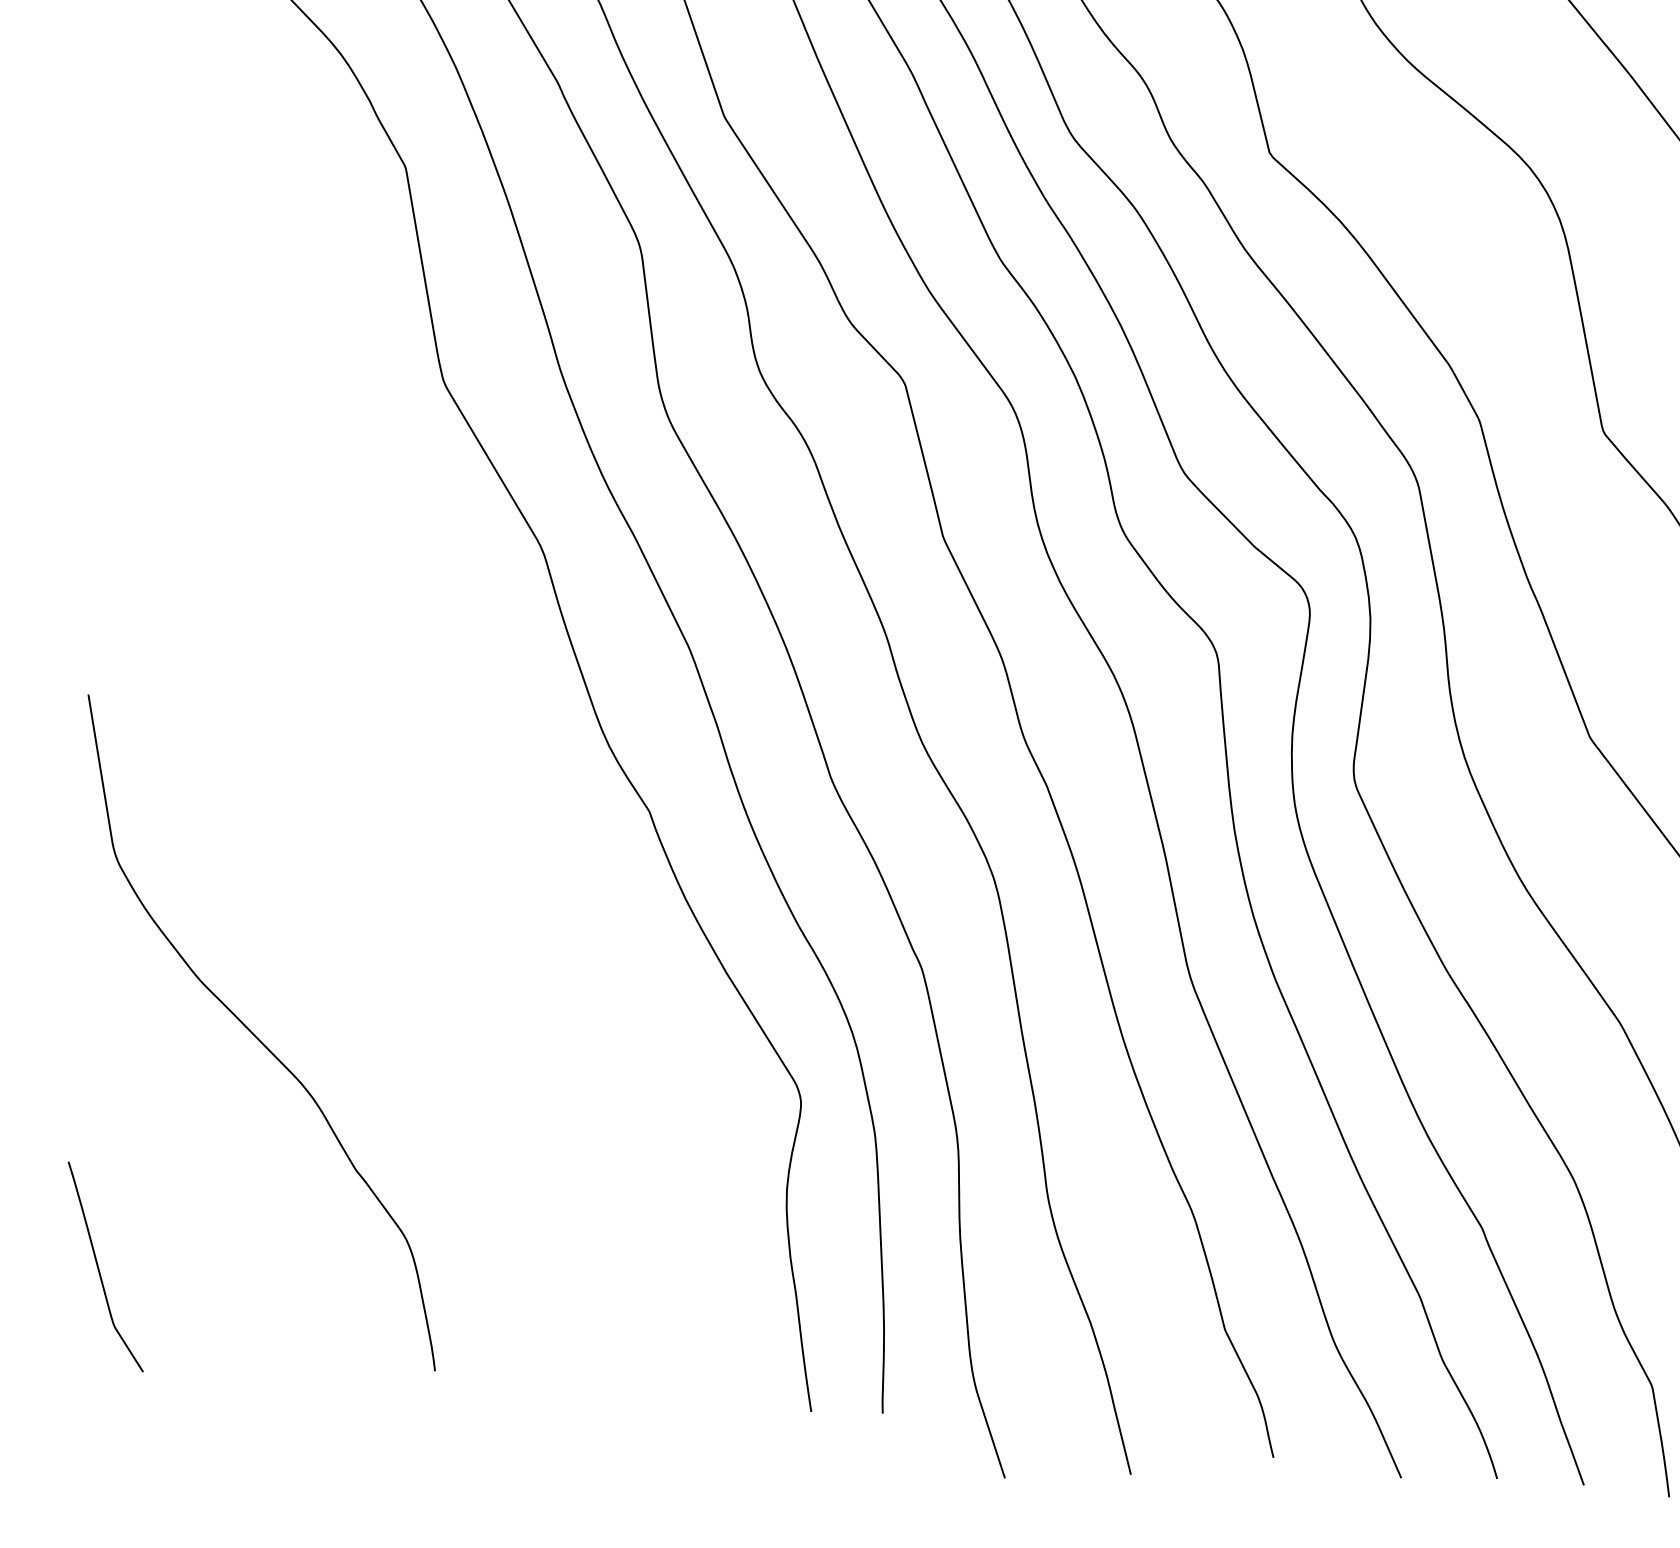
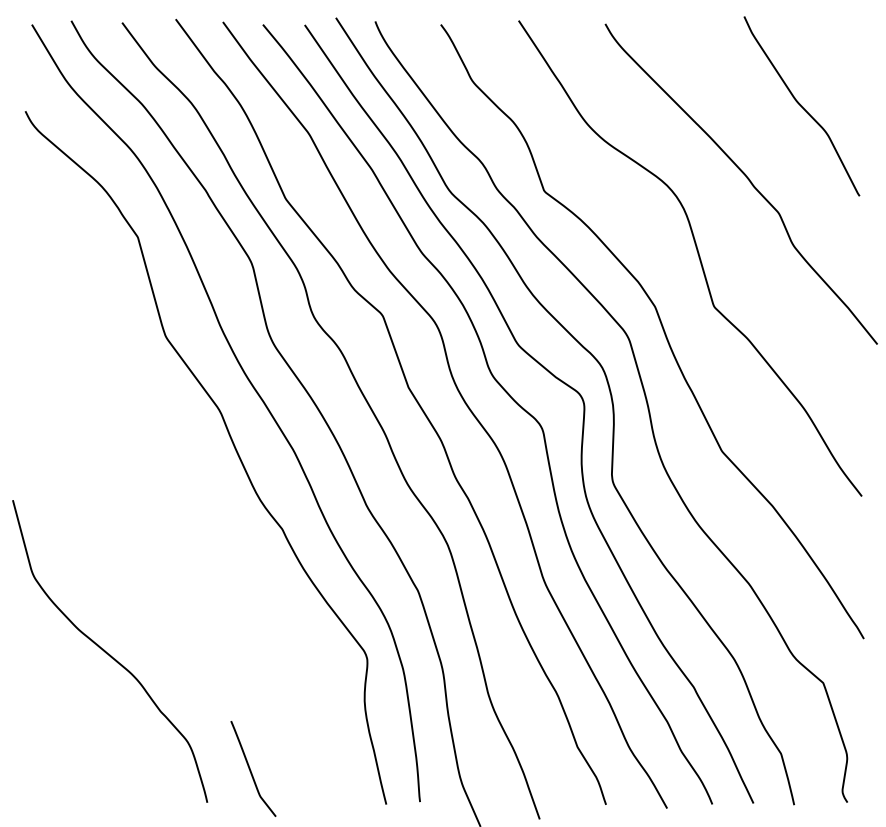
curve: (101, 1269) -> (251, 770), moved

